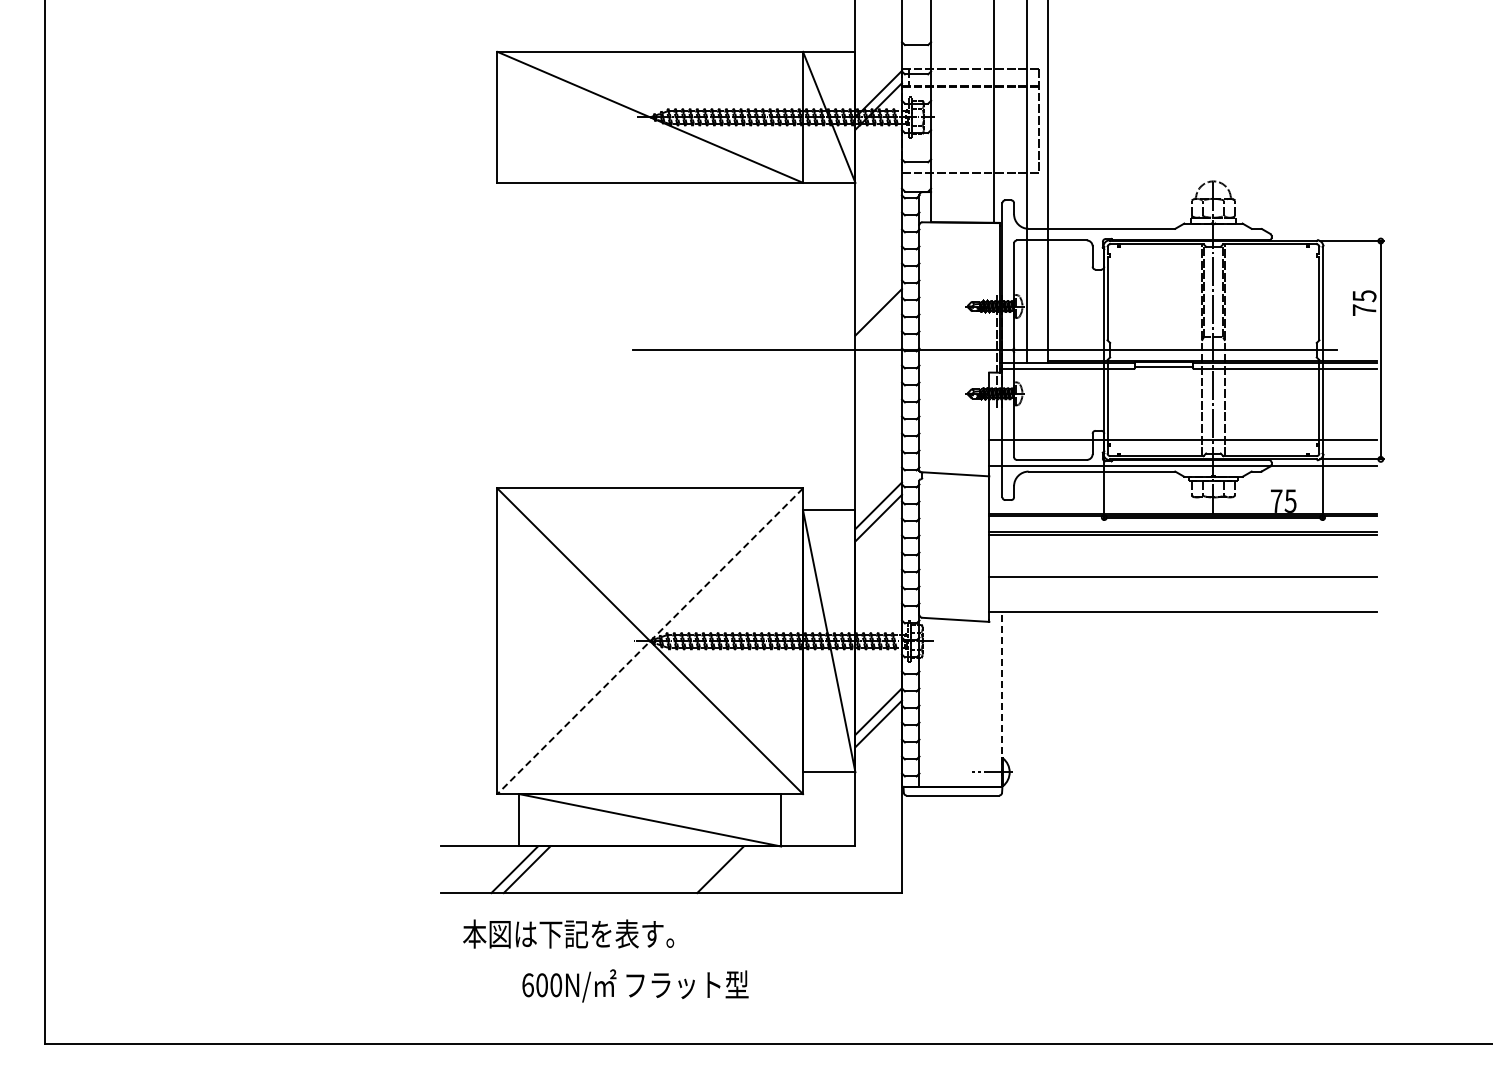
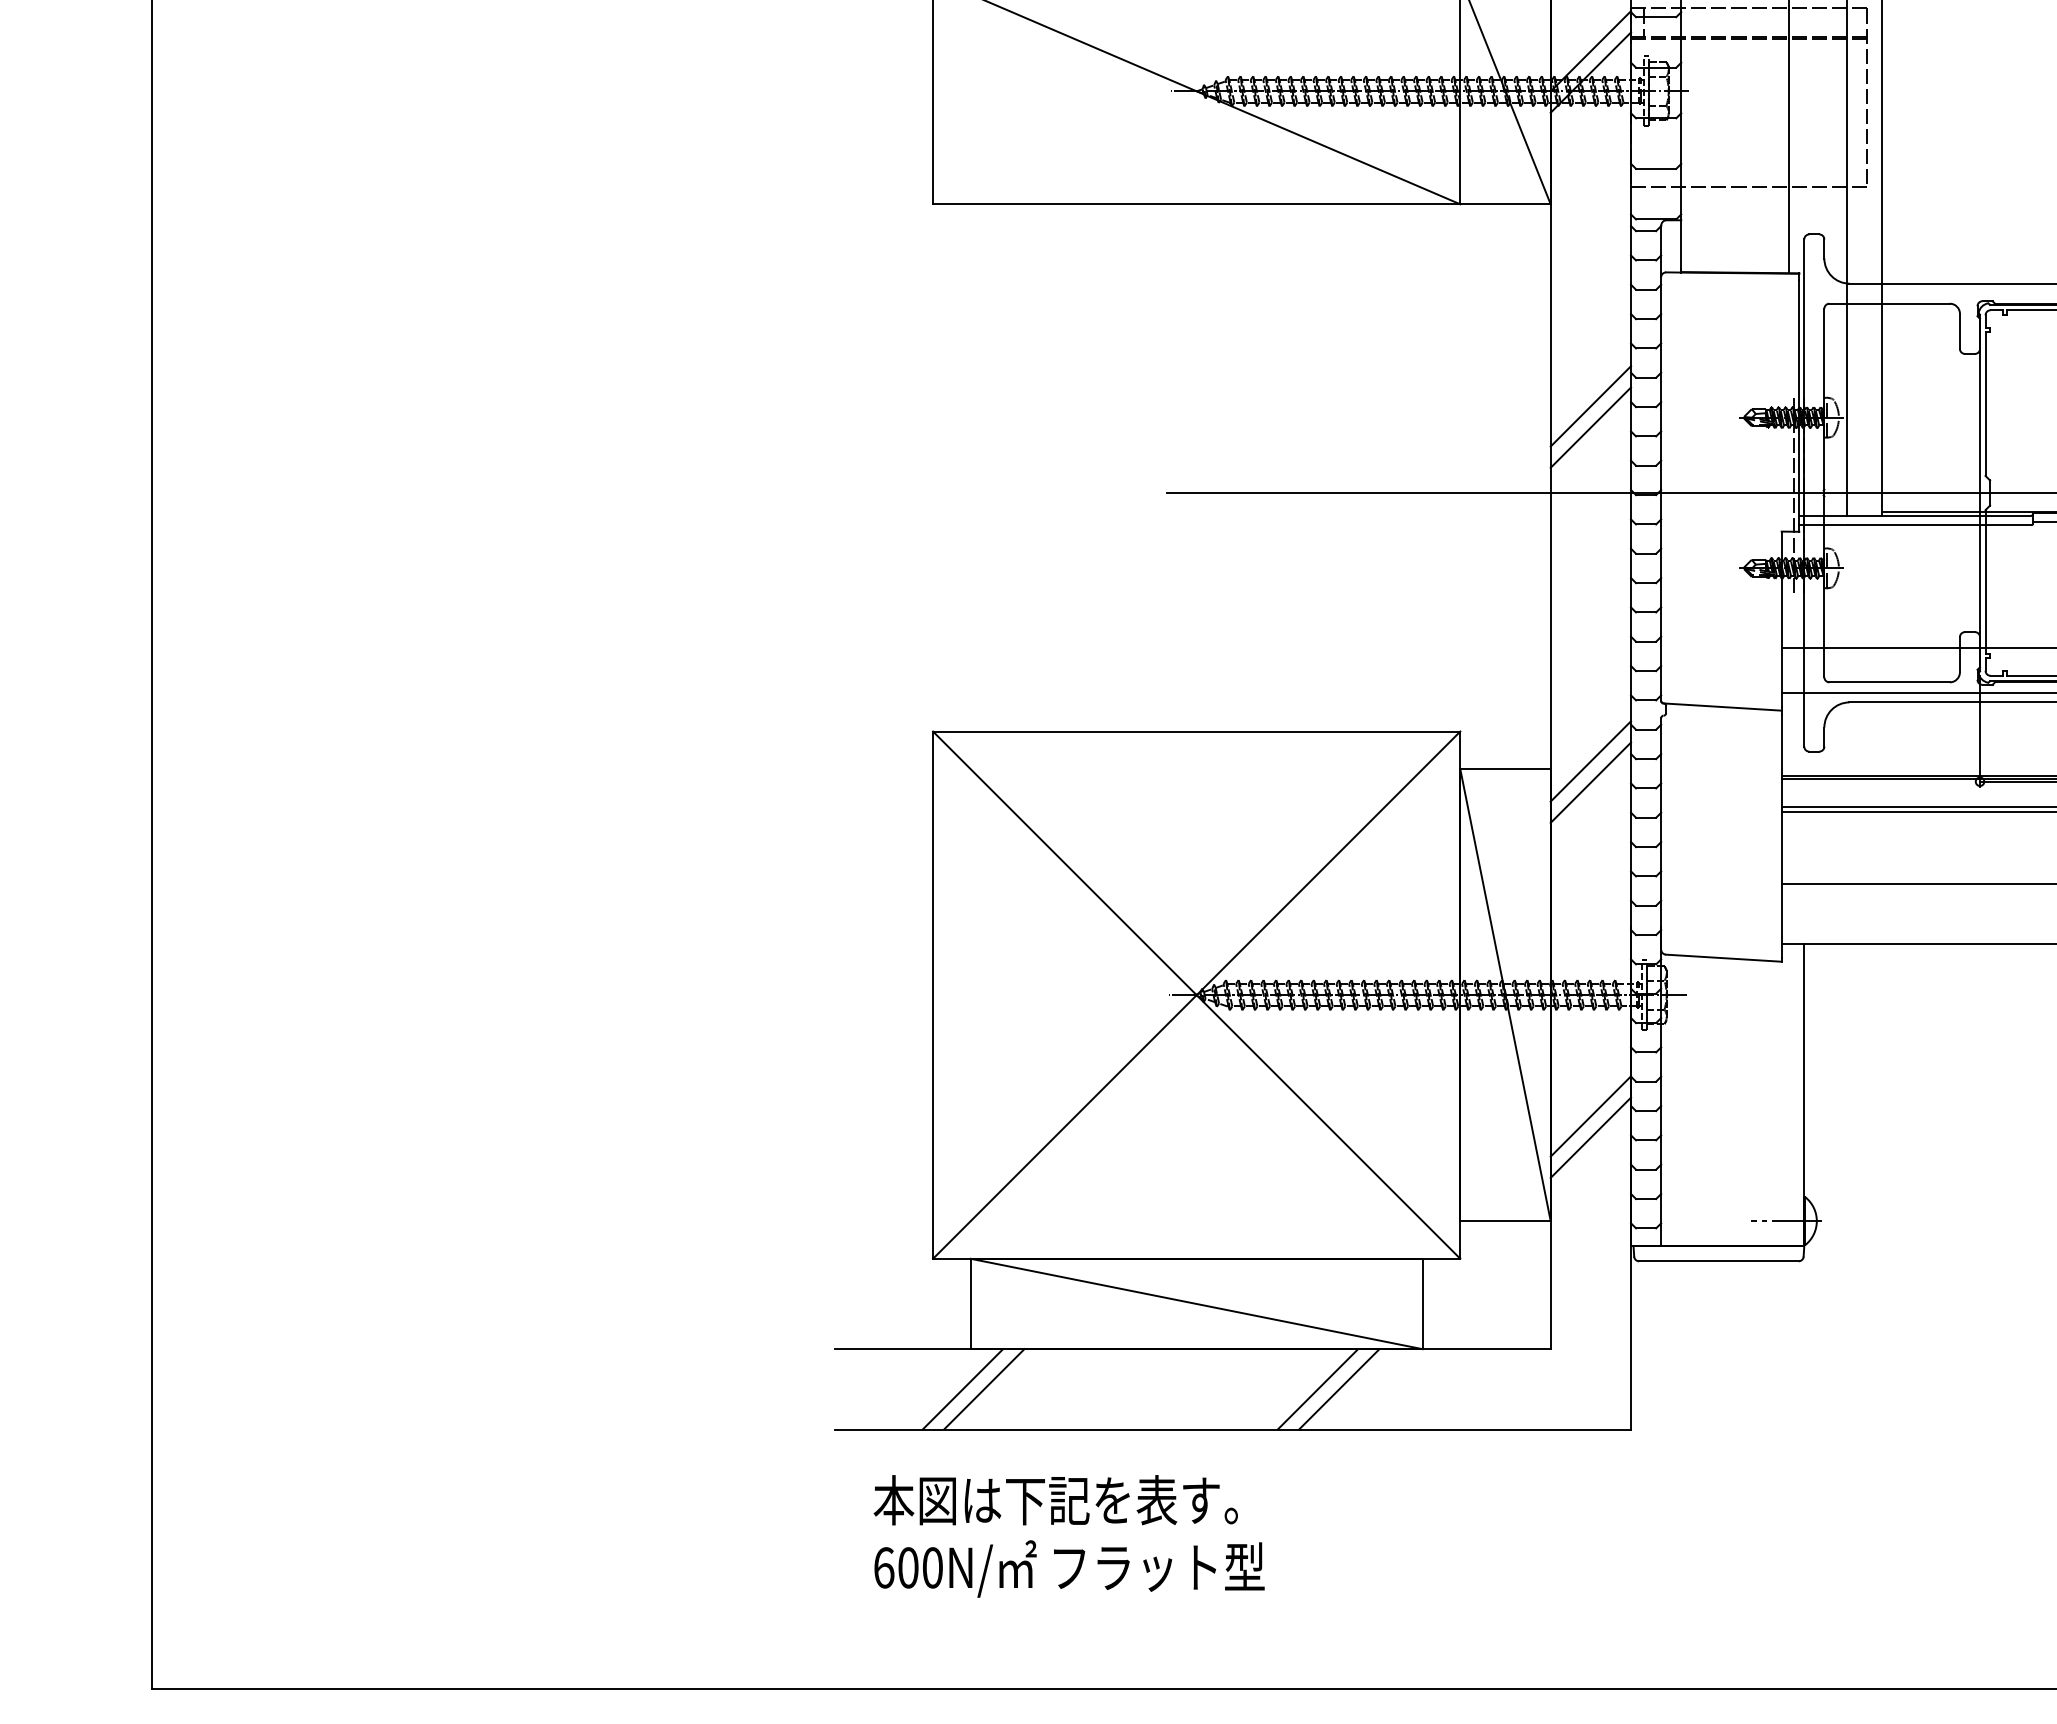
line: (878, 299) -> (1590, 405), added
line: (649, 641) -> (1195, 995), dashed -> solid
line: (1002, 699) -> (1804, 1095), dashed -> solid
line: (732, 869) -> (1338, 1388), added
text: (635, 985) -> (1069, 1568), moved

